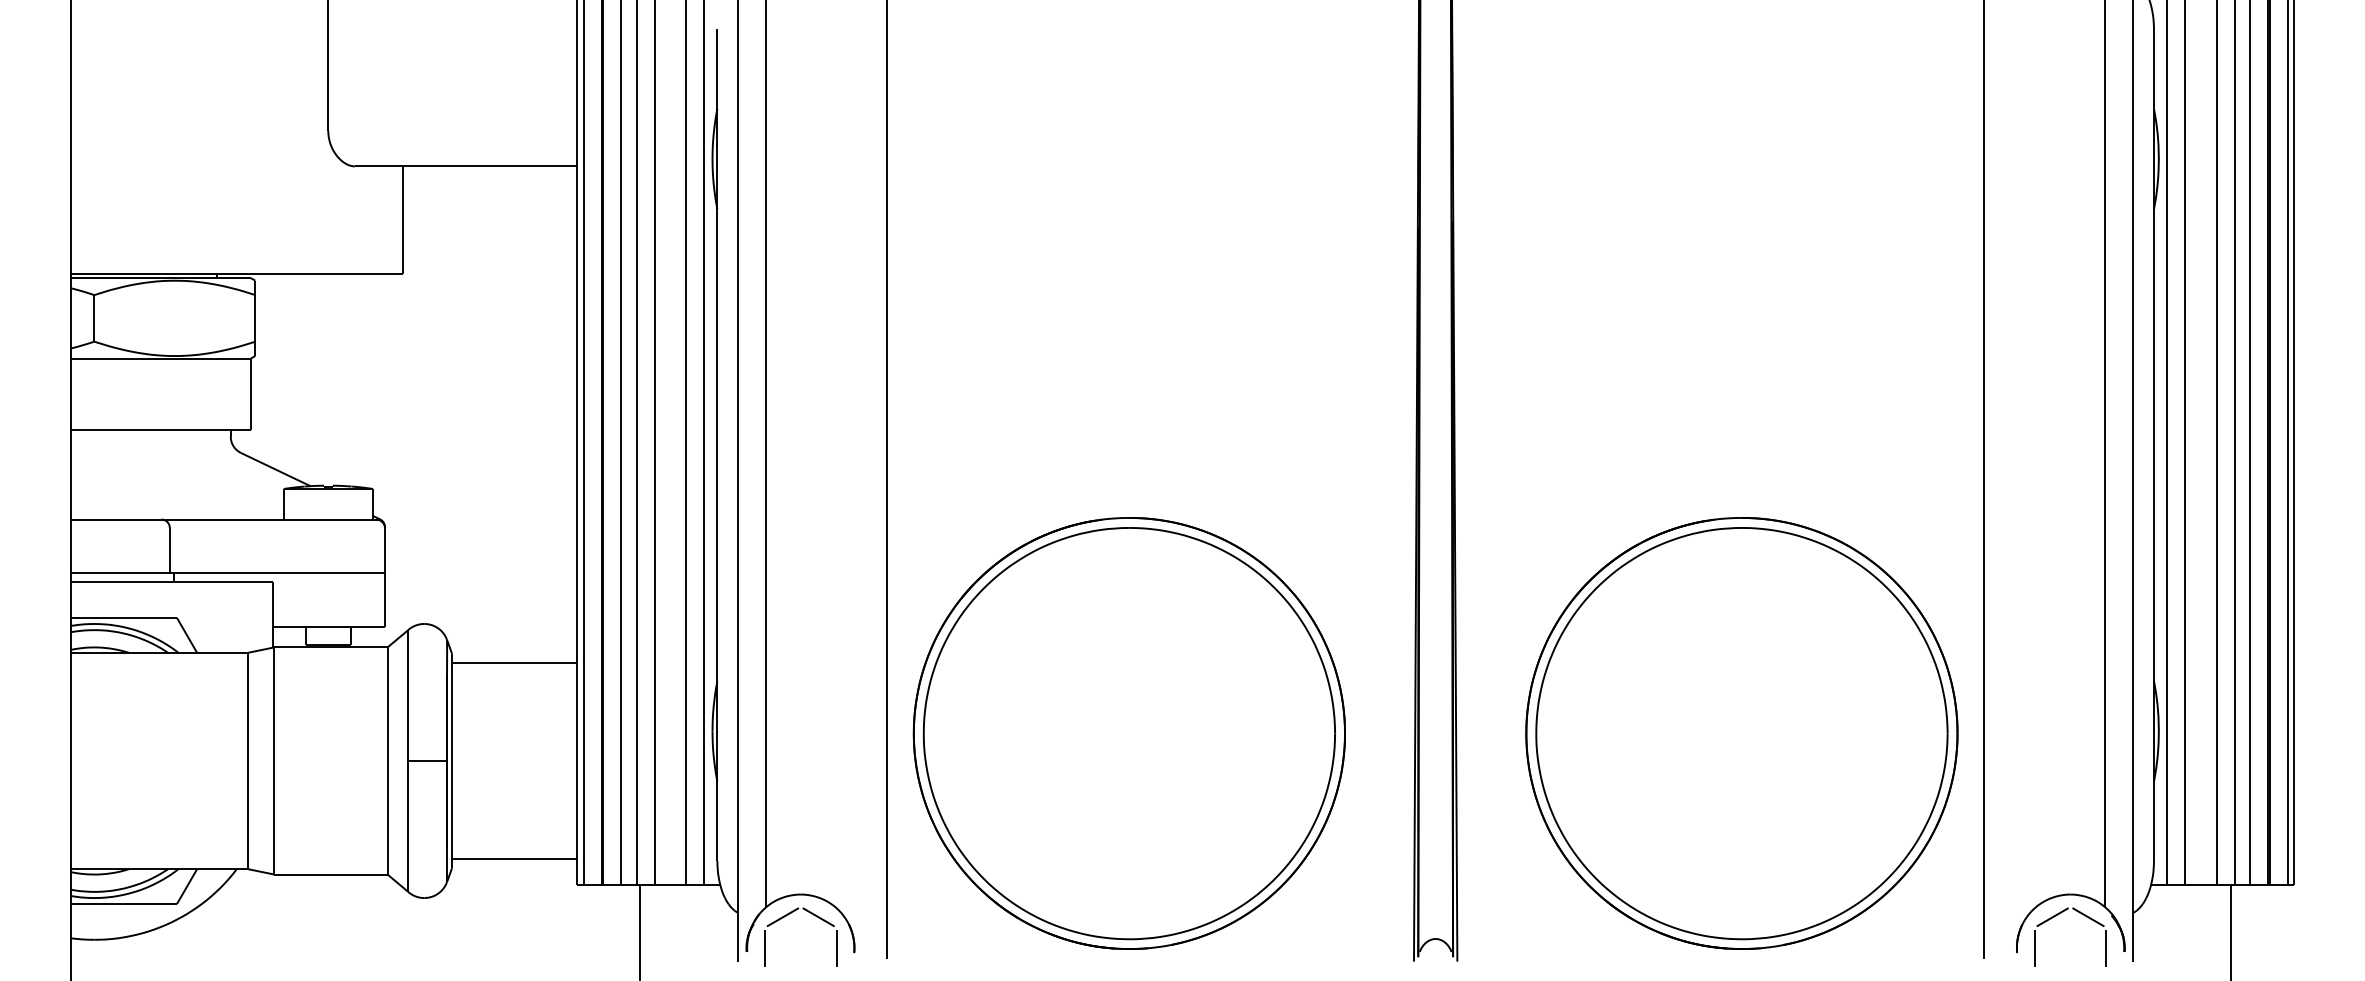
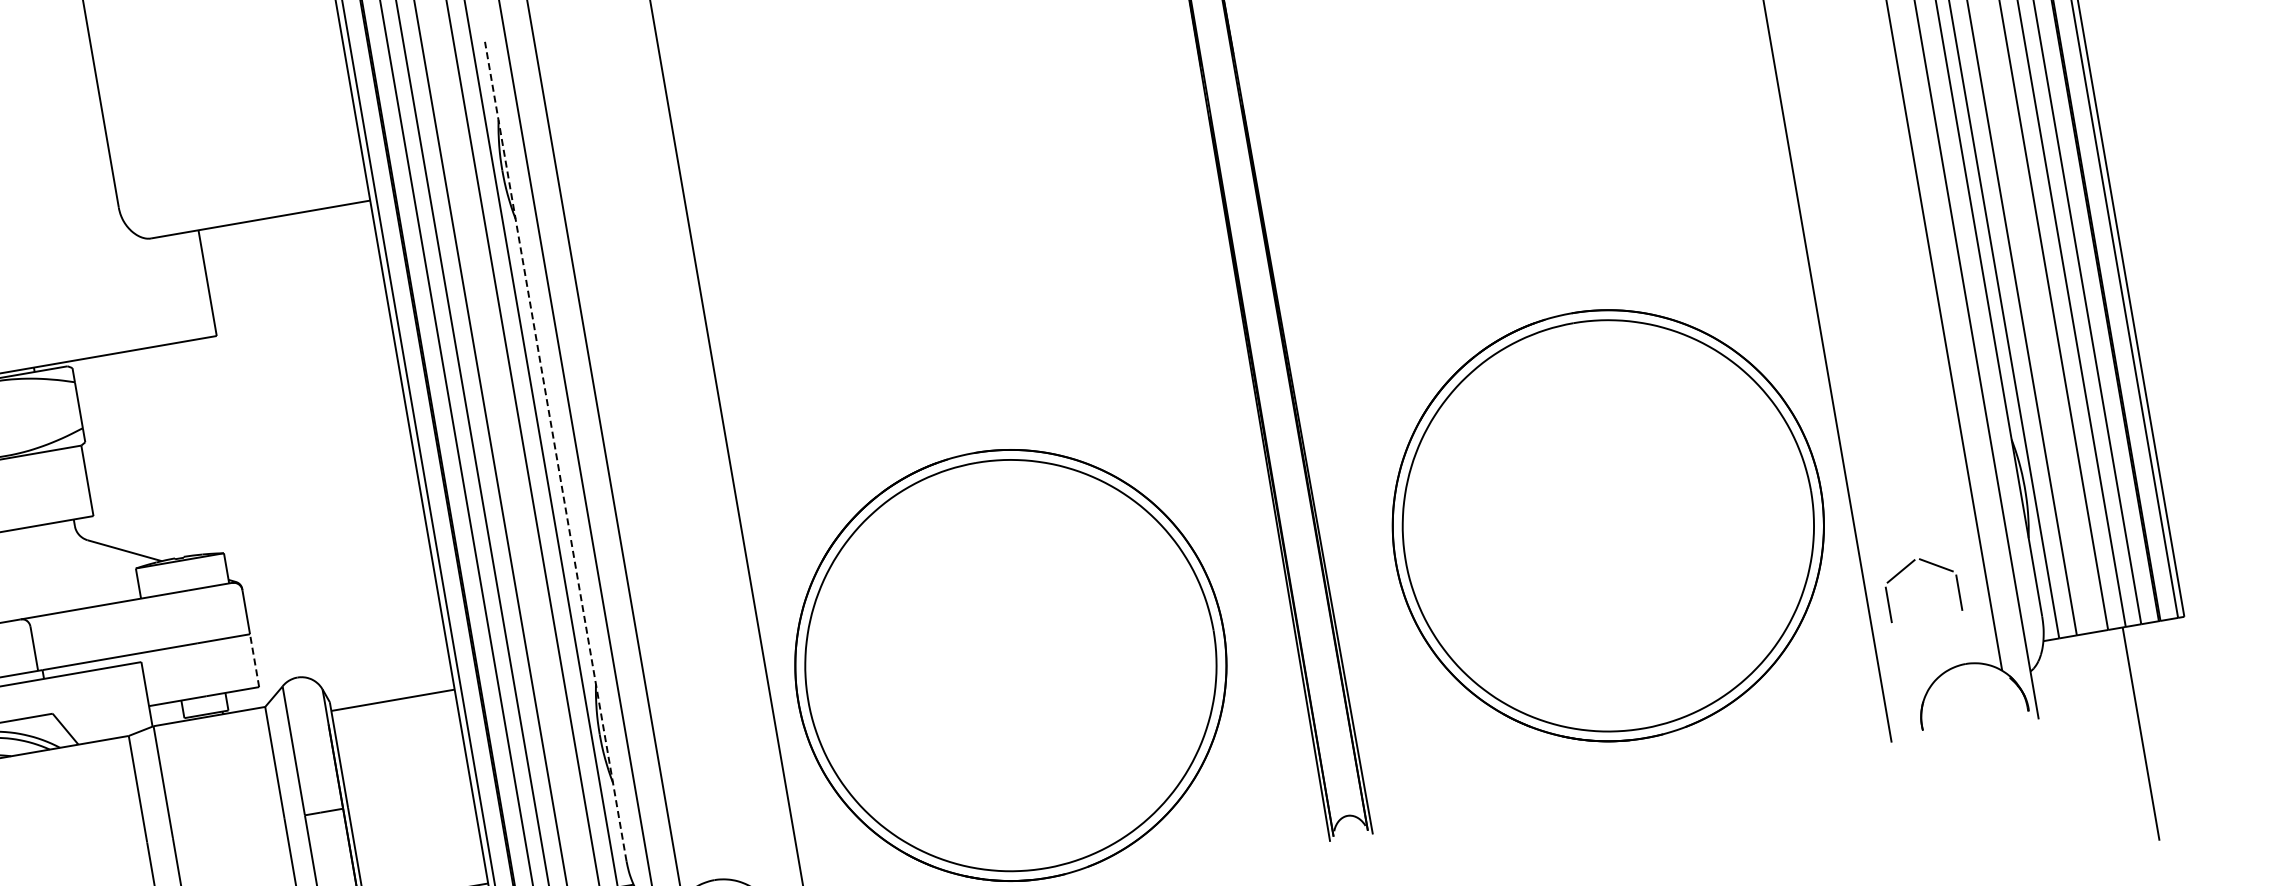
line: (717, 445) -> (555, 451), solid -> dashed
line: (384, 600) -> (254, 661), solid -> dashed
part: (1741, 733) -> (1607, 525), moved
part: (2056, 916) -> (1904, 569), moved

